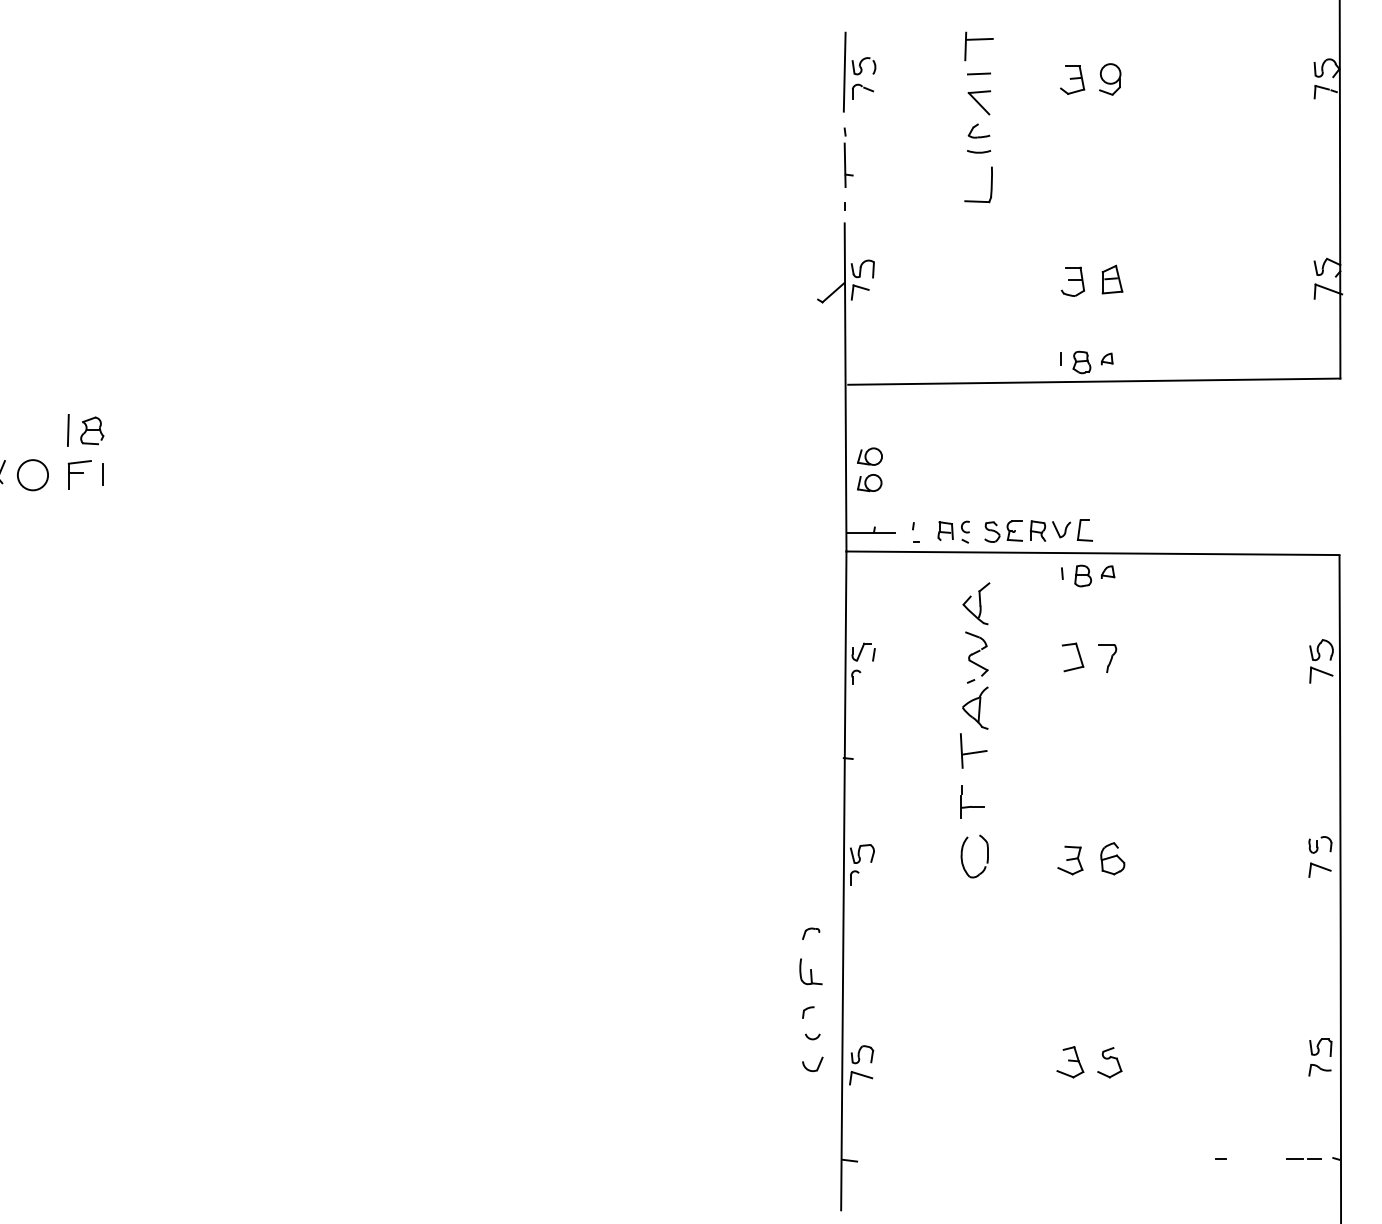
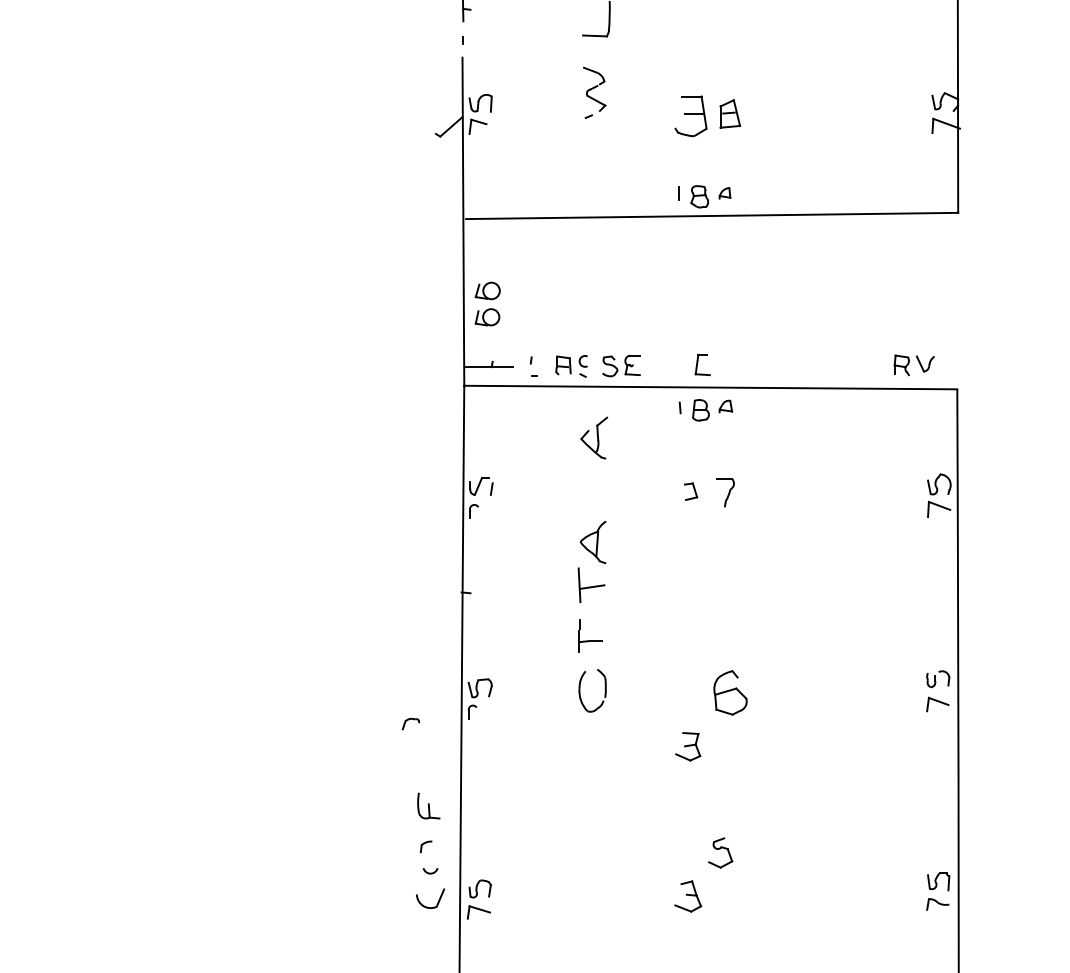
part: (1072, 281) -> (690, 115), size x1.4
part: (1049, 530) -> (913, 364), moved
part: (976, 657) -> (594, 92), moved
part: (1073, 657) -> (691, 491), size x0.6
part: (1112, 858) -> (730, 692), size x1.4
part: (1070, 860) -> (688, 746), moved
part: (811, 933) -> (411, 723), moved
part: (1109, 1062) -> (720, 852), moved
part: (812, 1064) -> (430, 898), size x1.4

